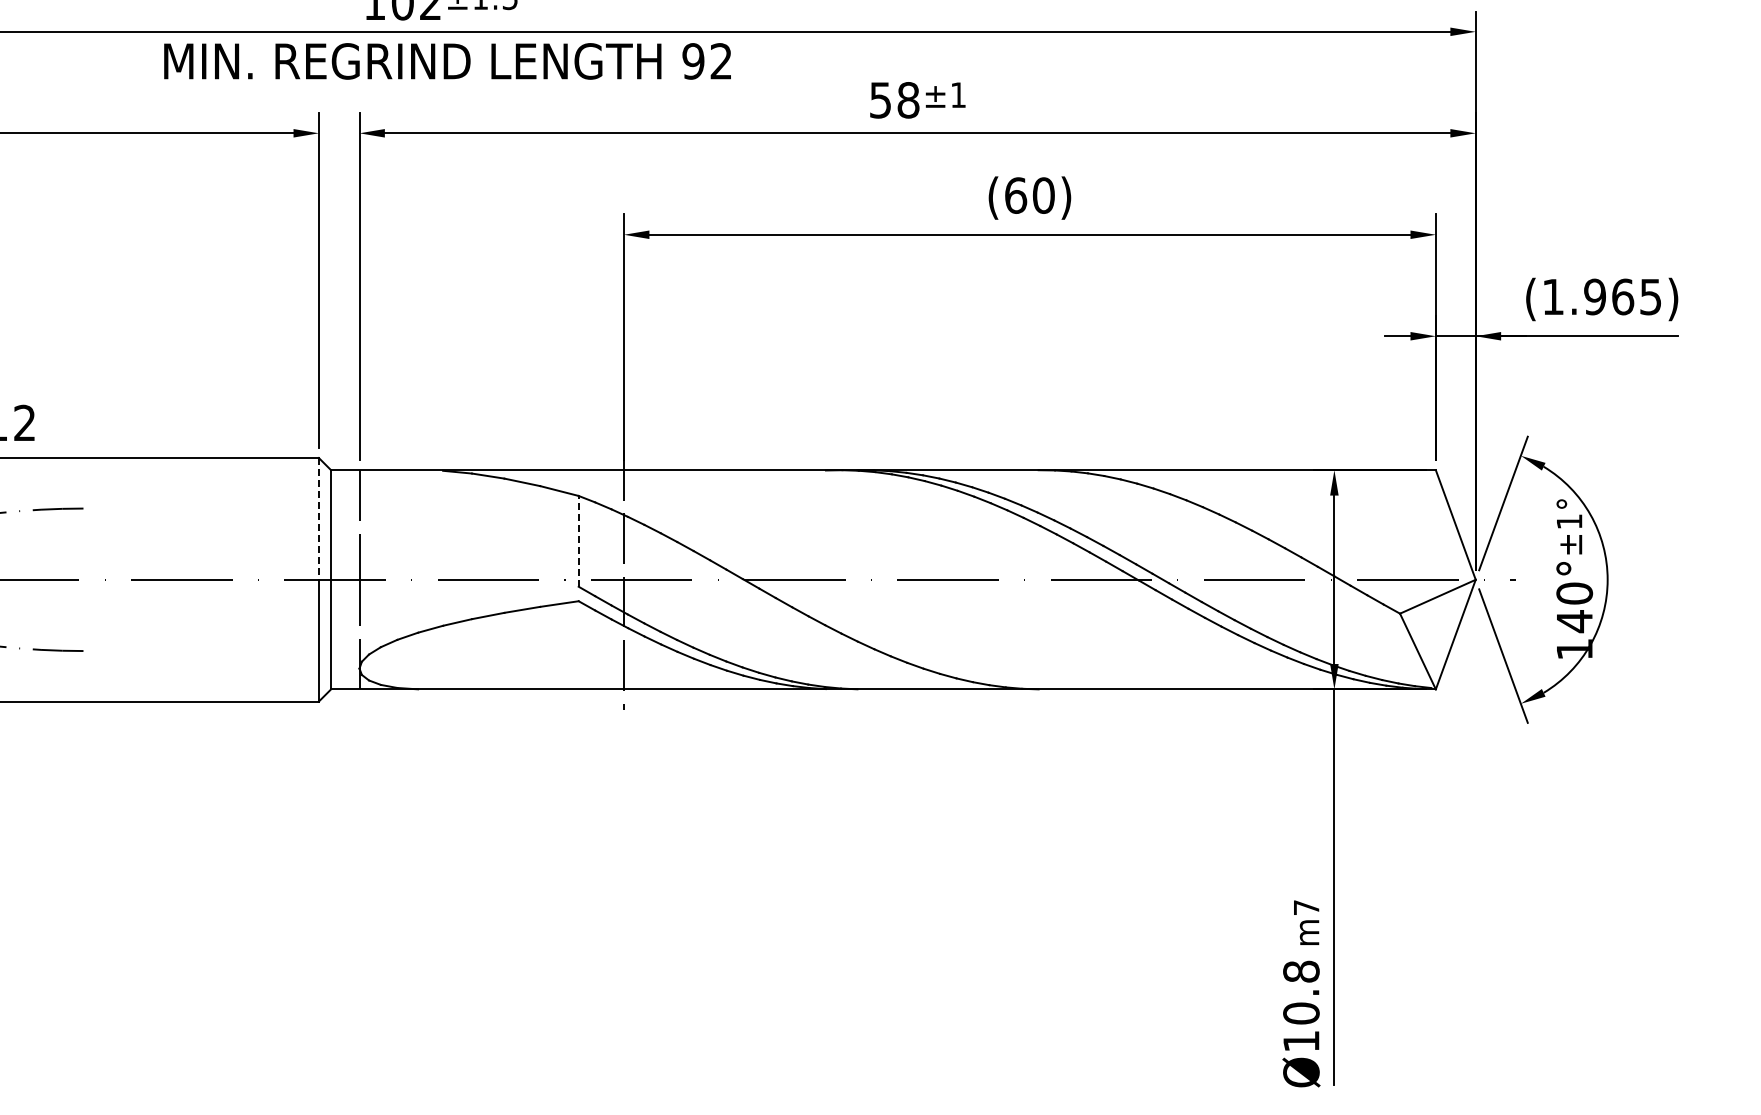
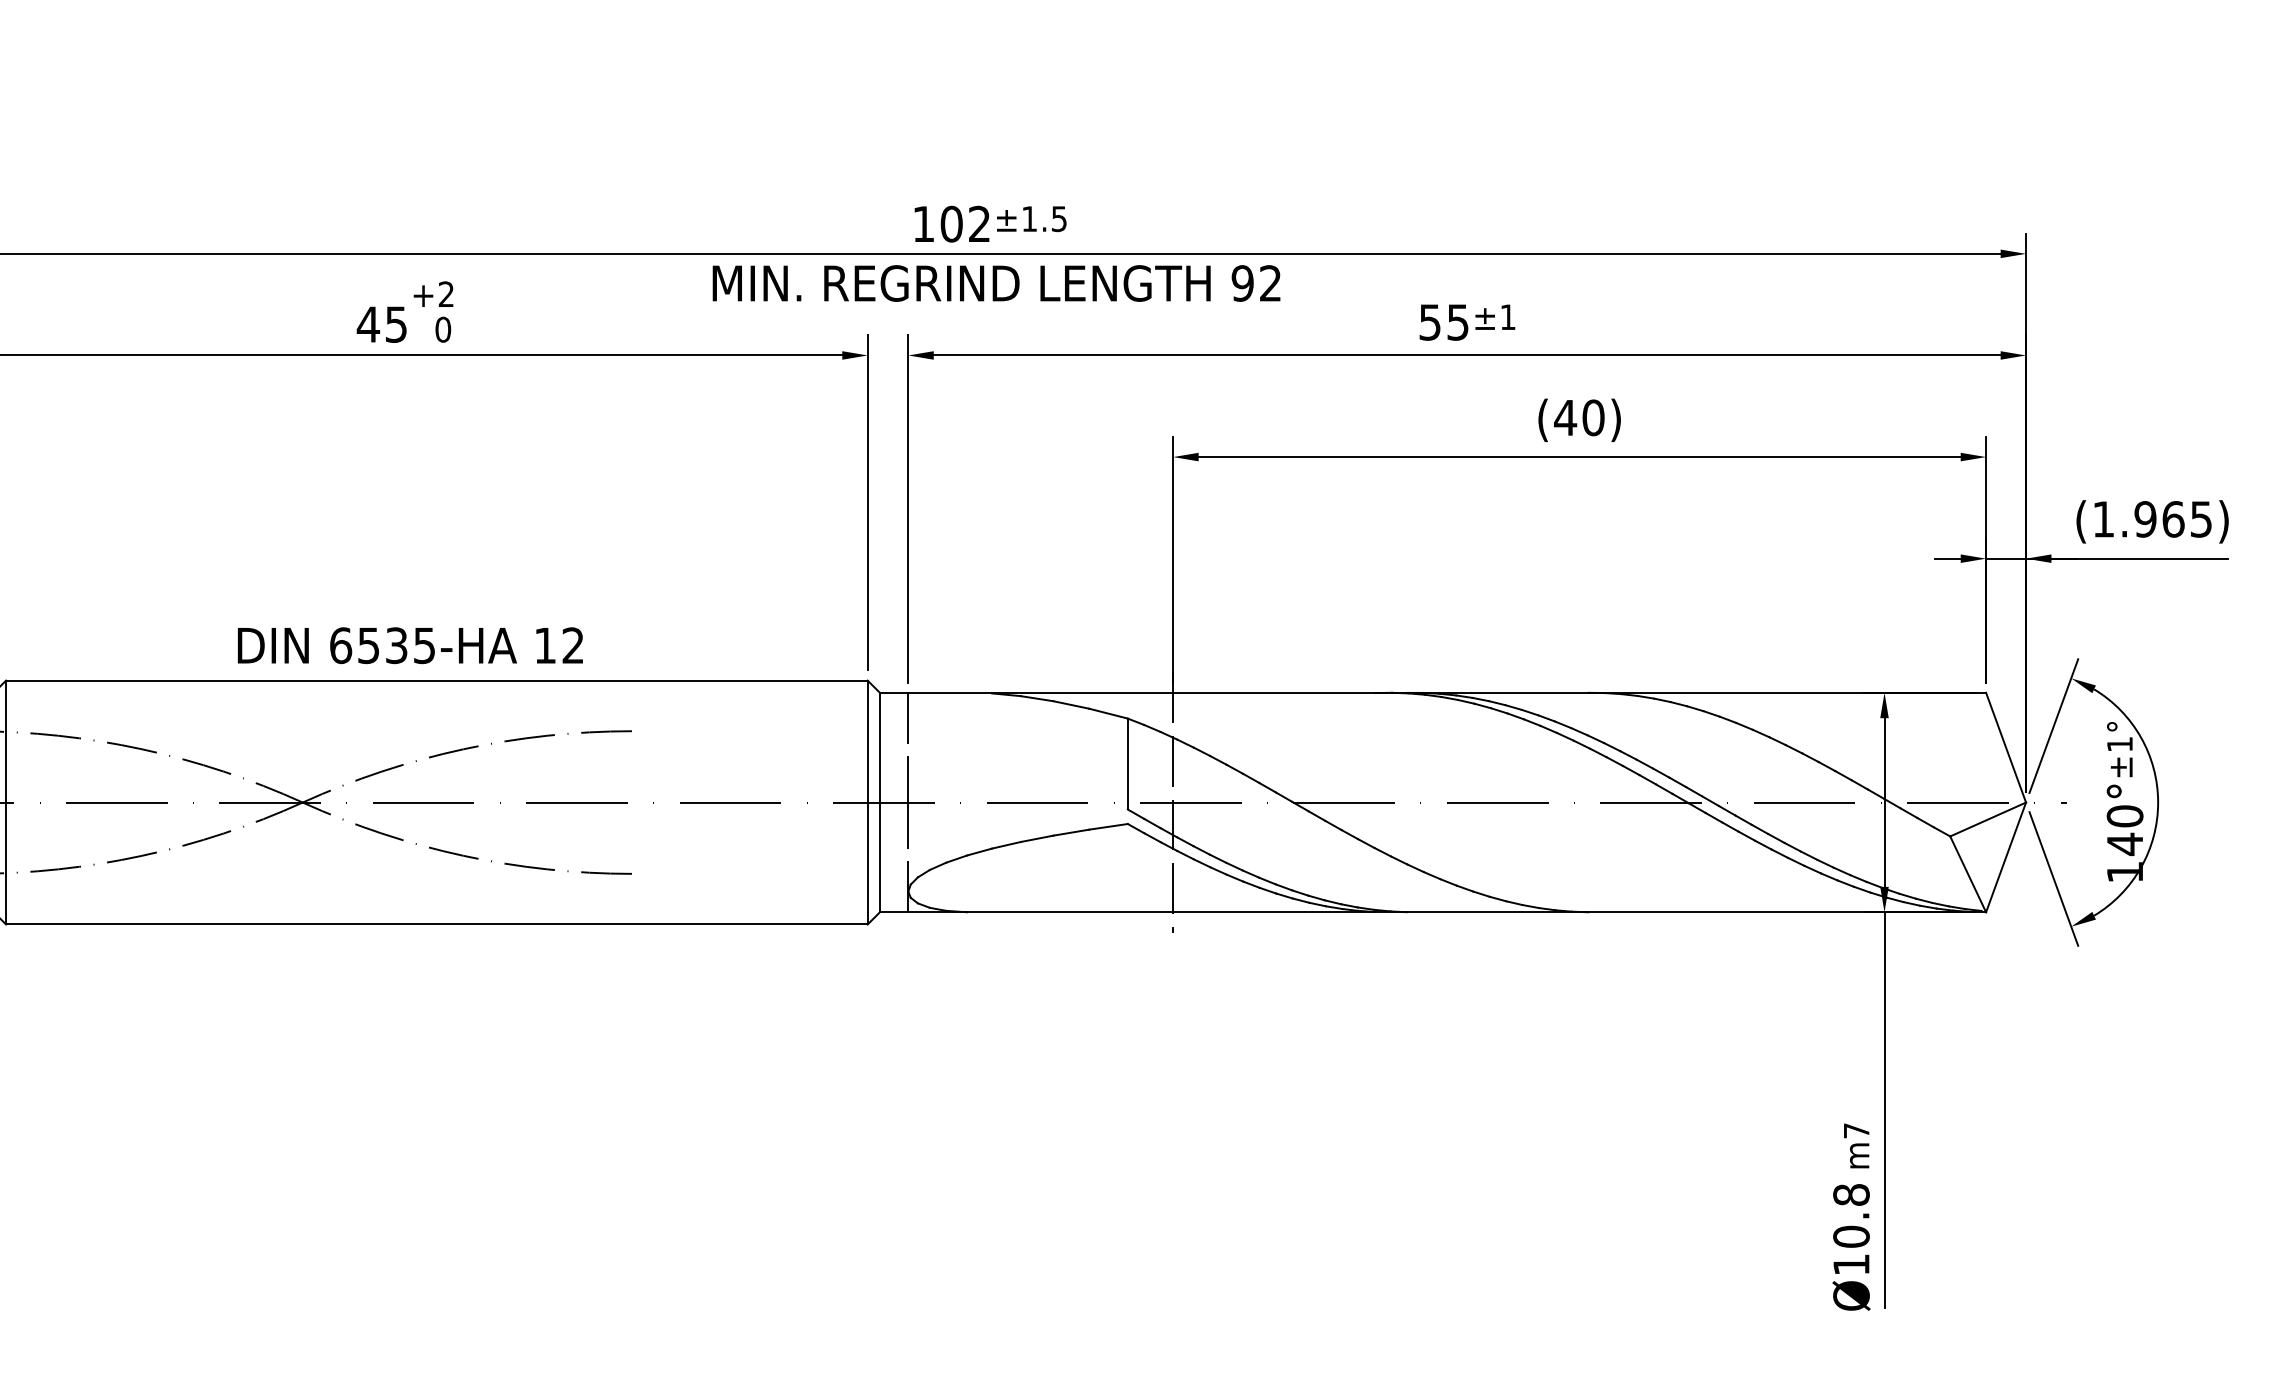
text: (908, 100) -> (1458, 322), 58 -> 55
text: (1015, 195) -> (1565, 417), (60) -> (40)
line: (318, 518) -> (867, 741), dashed -> solid
line: (578, 540) -> (1127, 763), dashed -> solid

